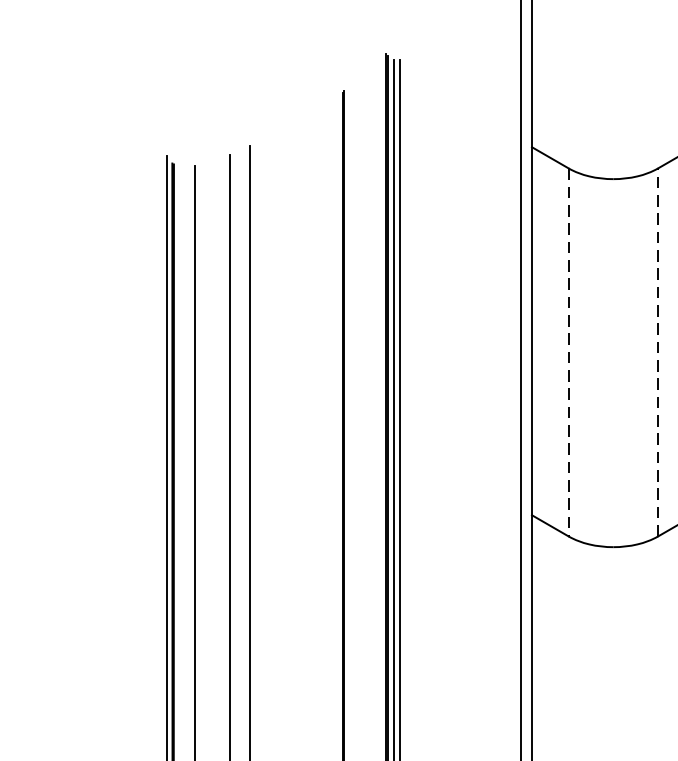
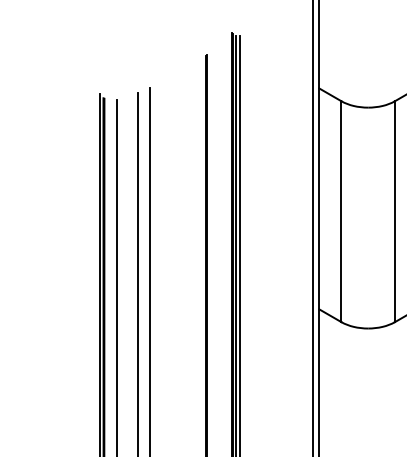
line: (657, 352) -> (394, 211), dashed -> solid
line: (568, 353) -> (341, 212), dashed -> solid

